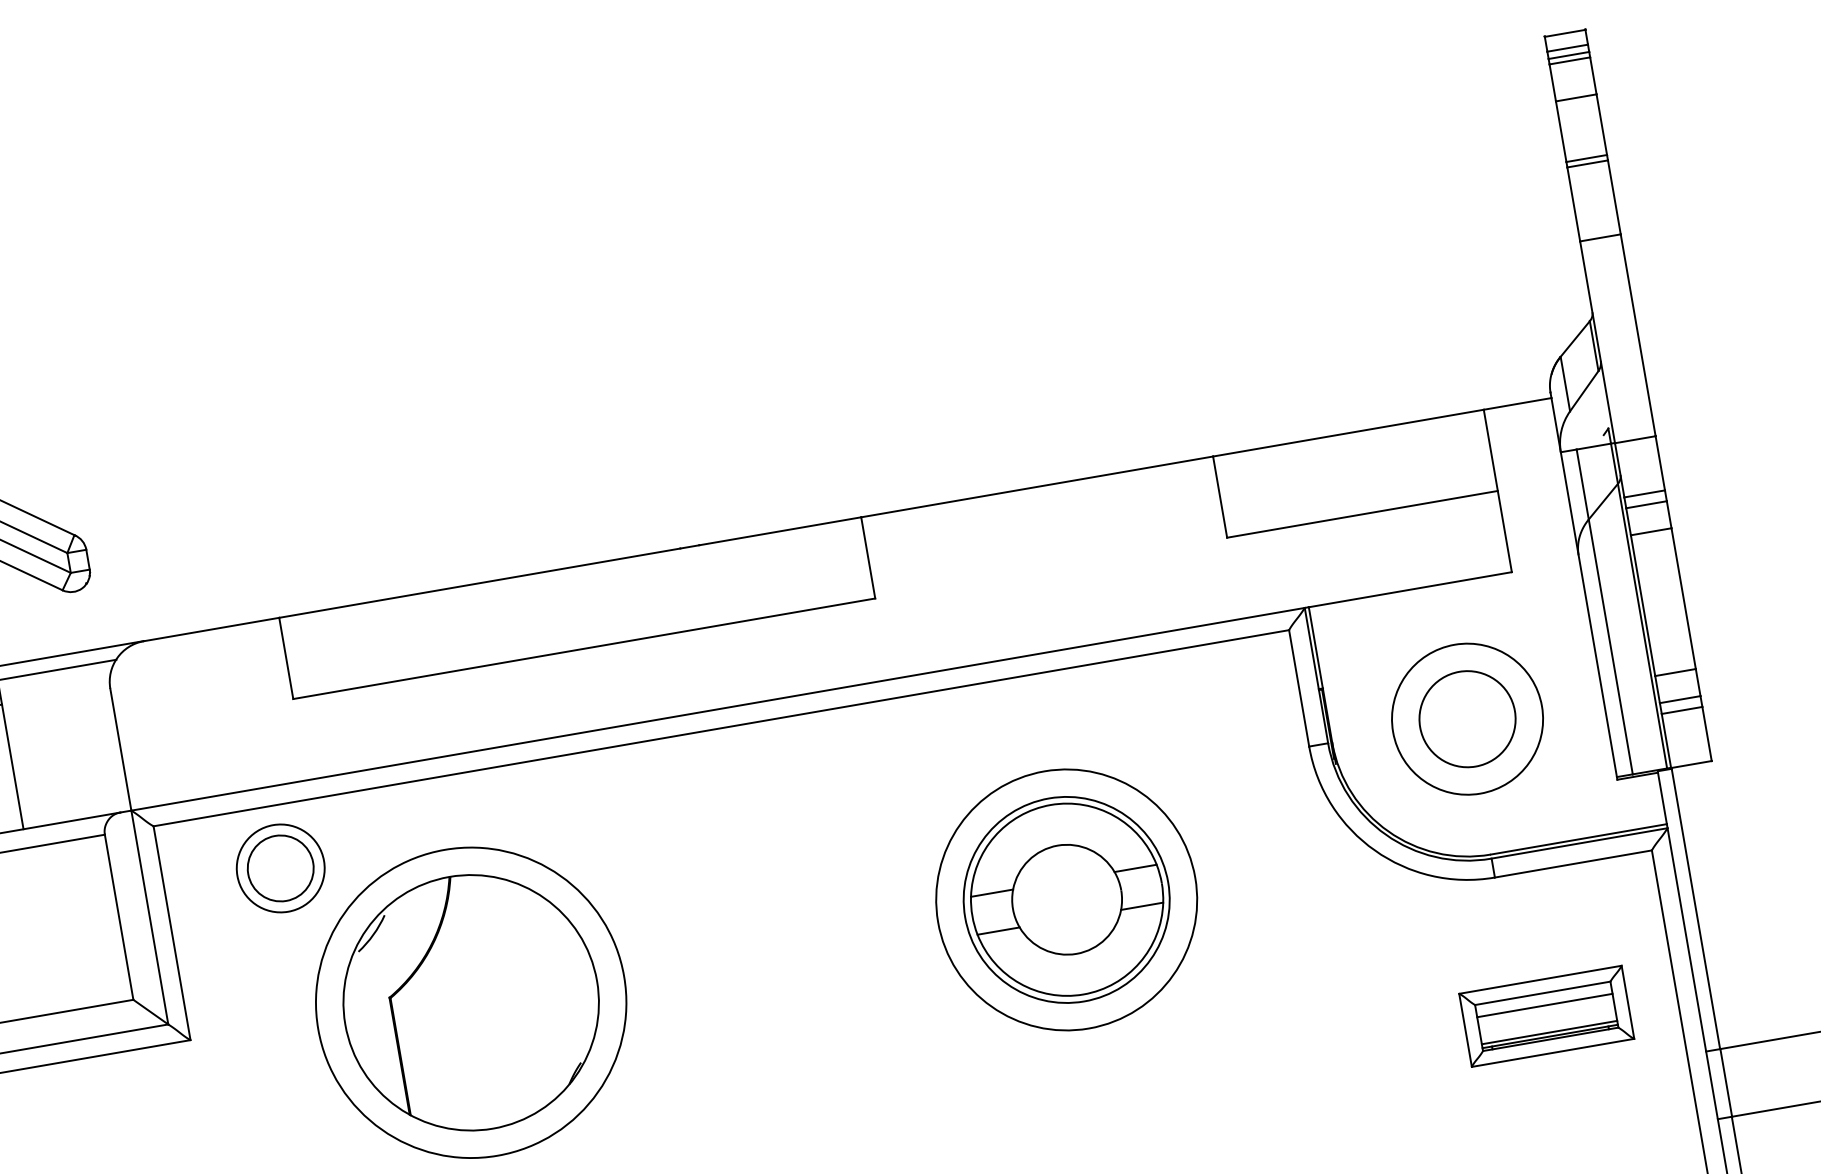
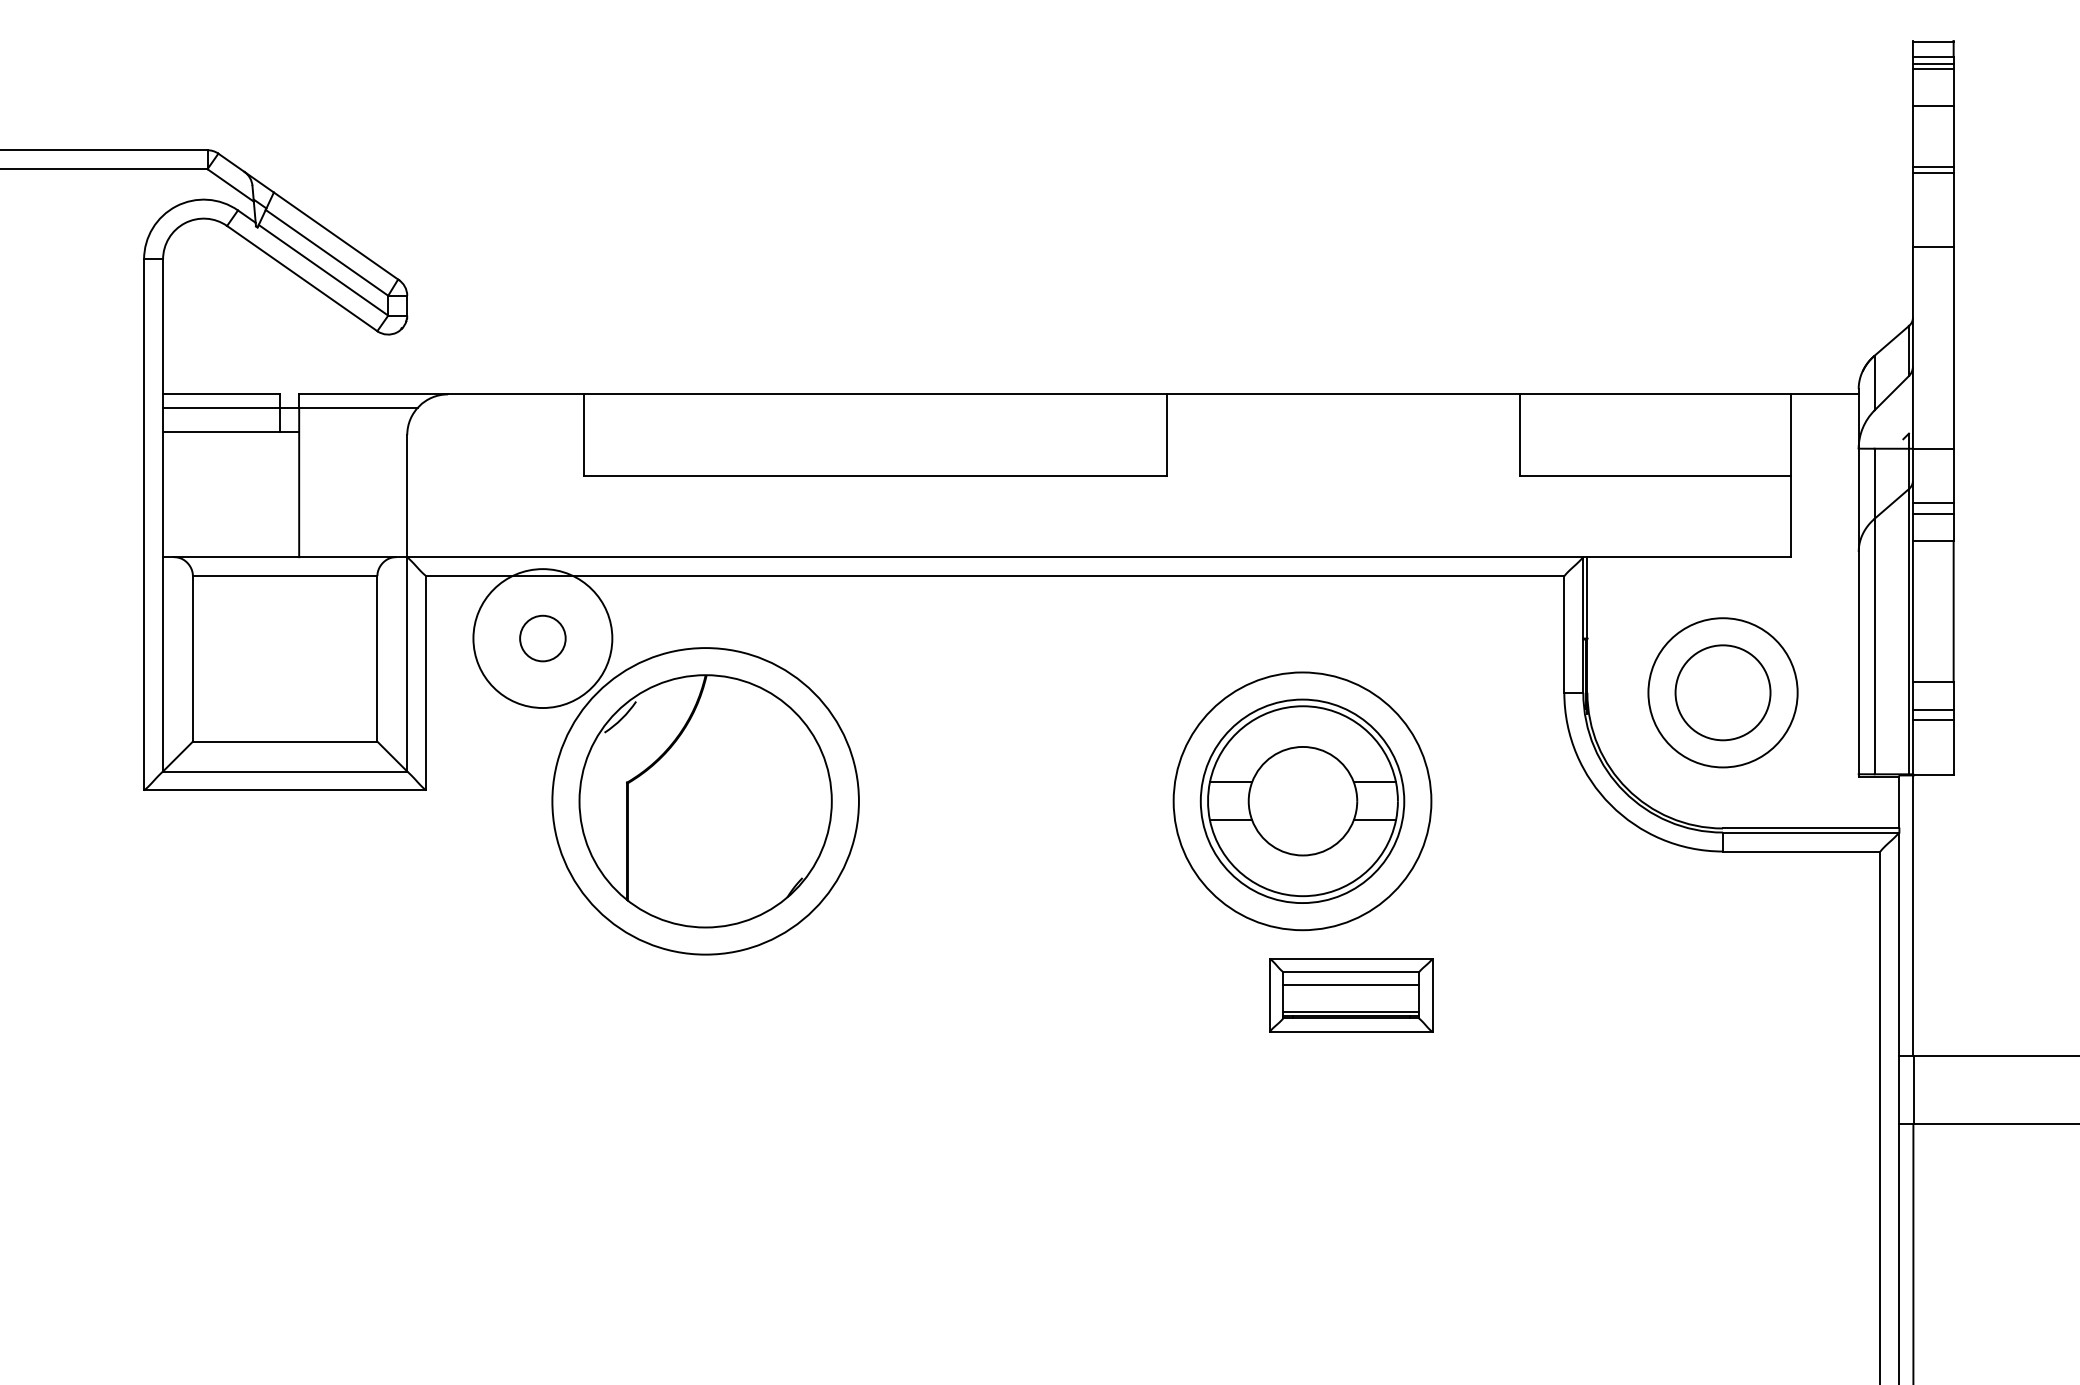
circle: (280, 868) -> (542, 638), size x0.7
circle: (280, 868) -> (542, 638), size x1.6
part: (1547, 1016) -> (1351, 995), moved

